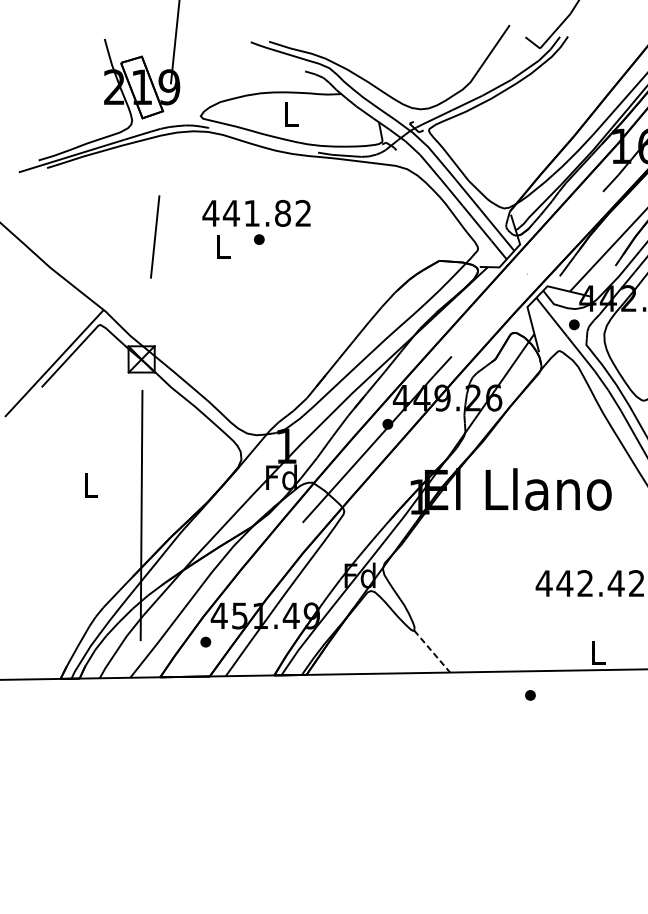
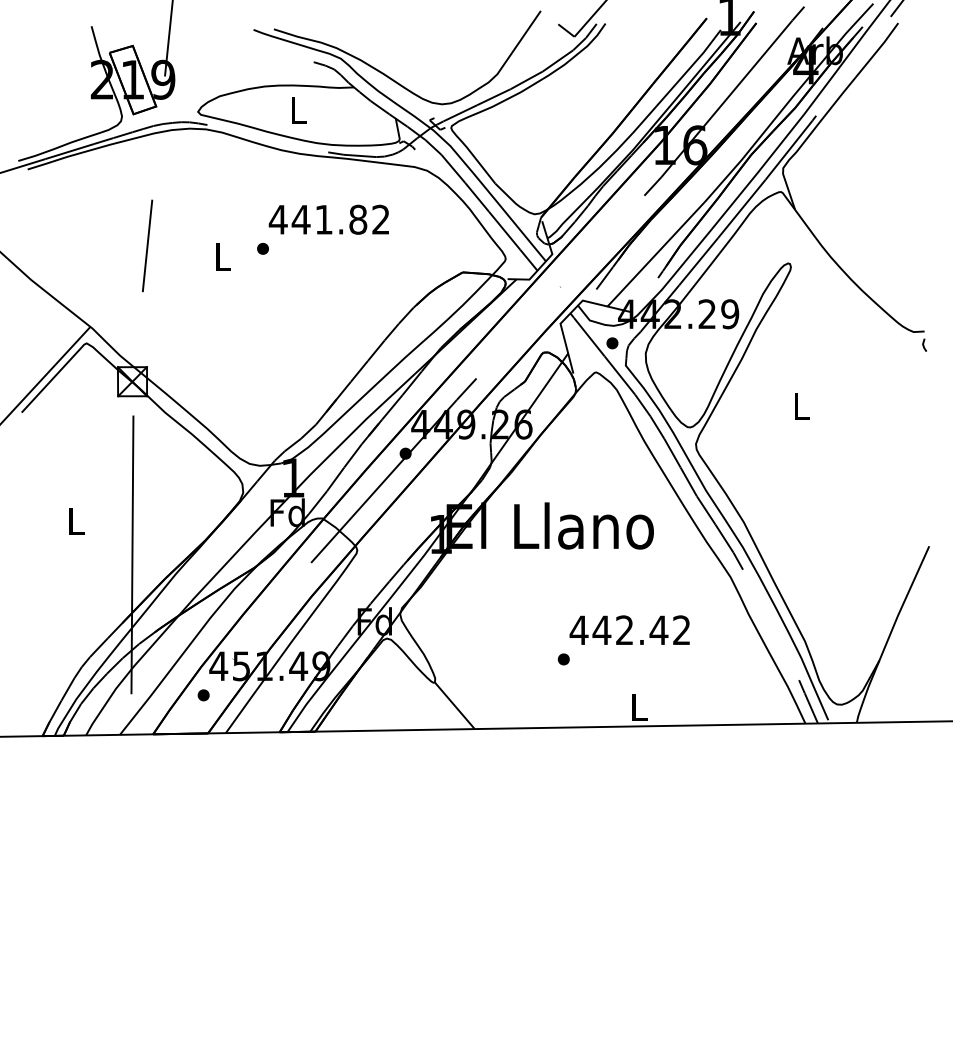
text: (256, 213) -> (328, 219), moved
line: (431, 651) -> (454, 705), dashed -> solid
part: (530, 695) -> (563, 659), moved

